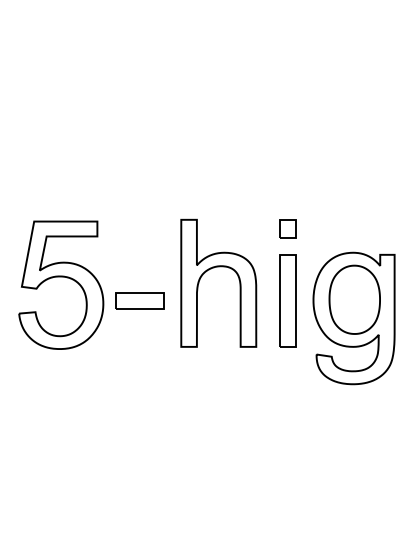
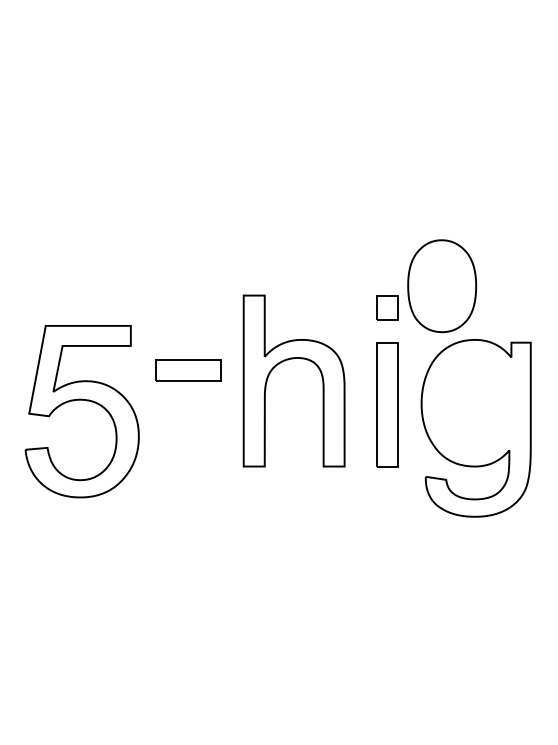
part: (60, 277) -> (81, 400), moved
part: (140, 300) -> (188, 370), moved
part: (355, 300) -> (442, 286), moved

